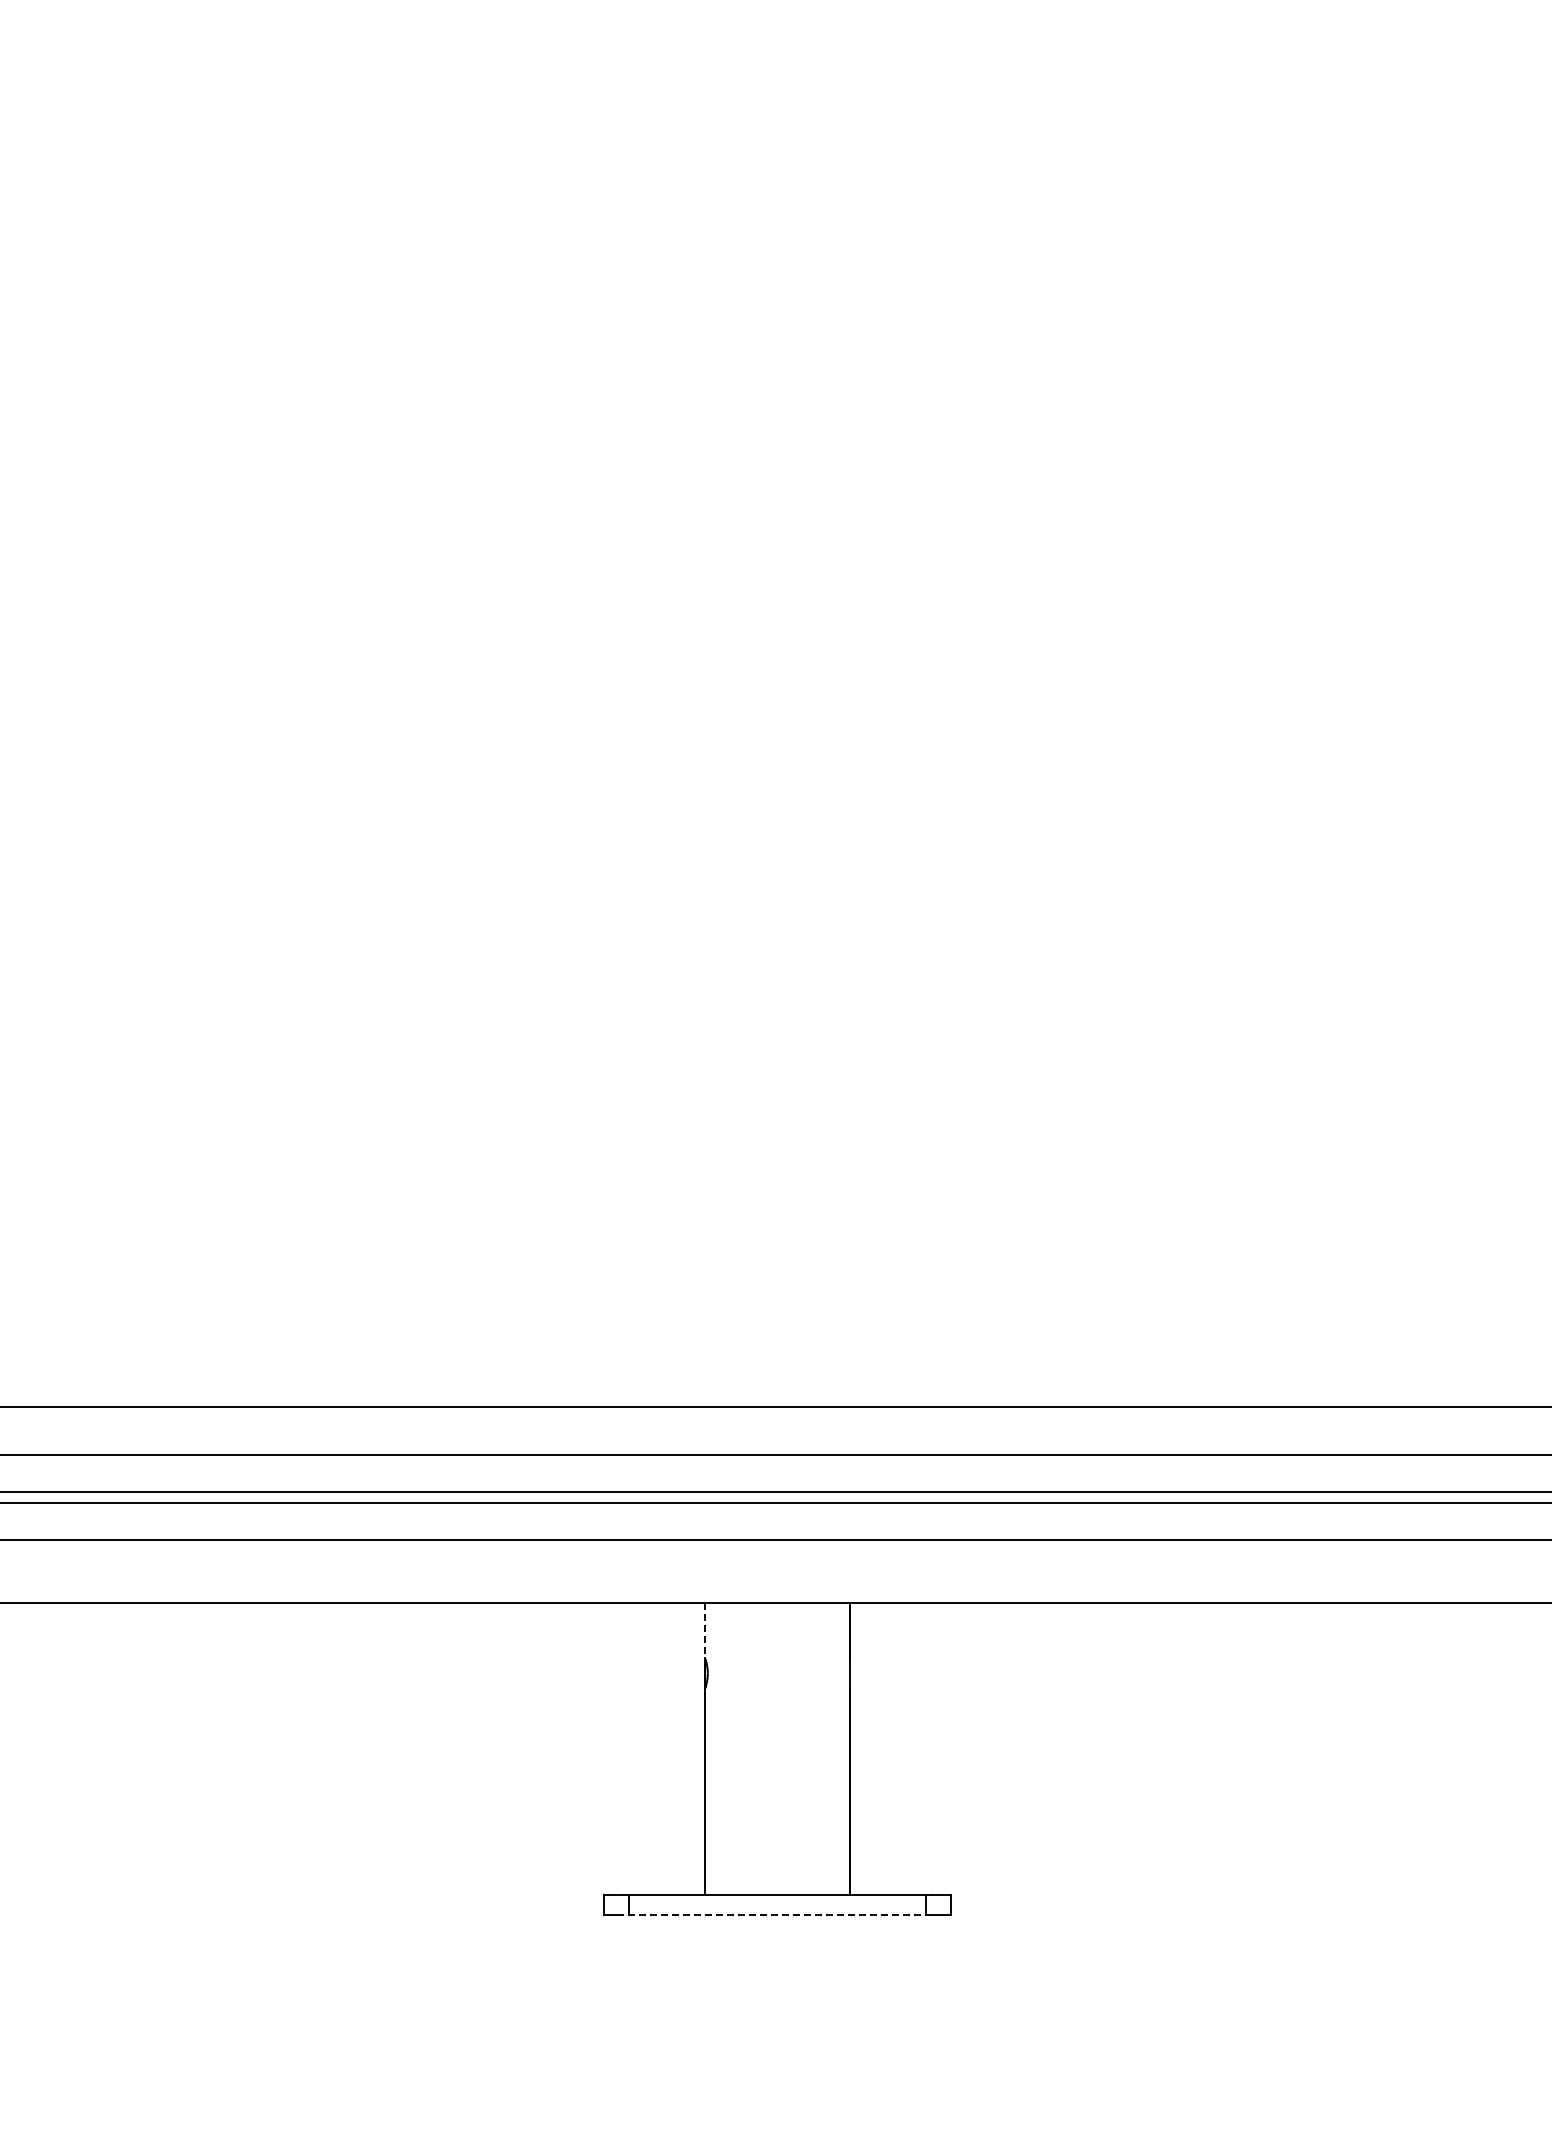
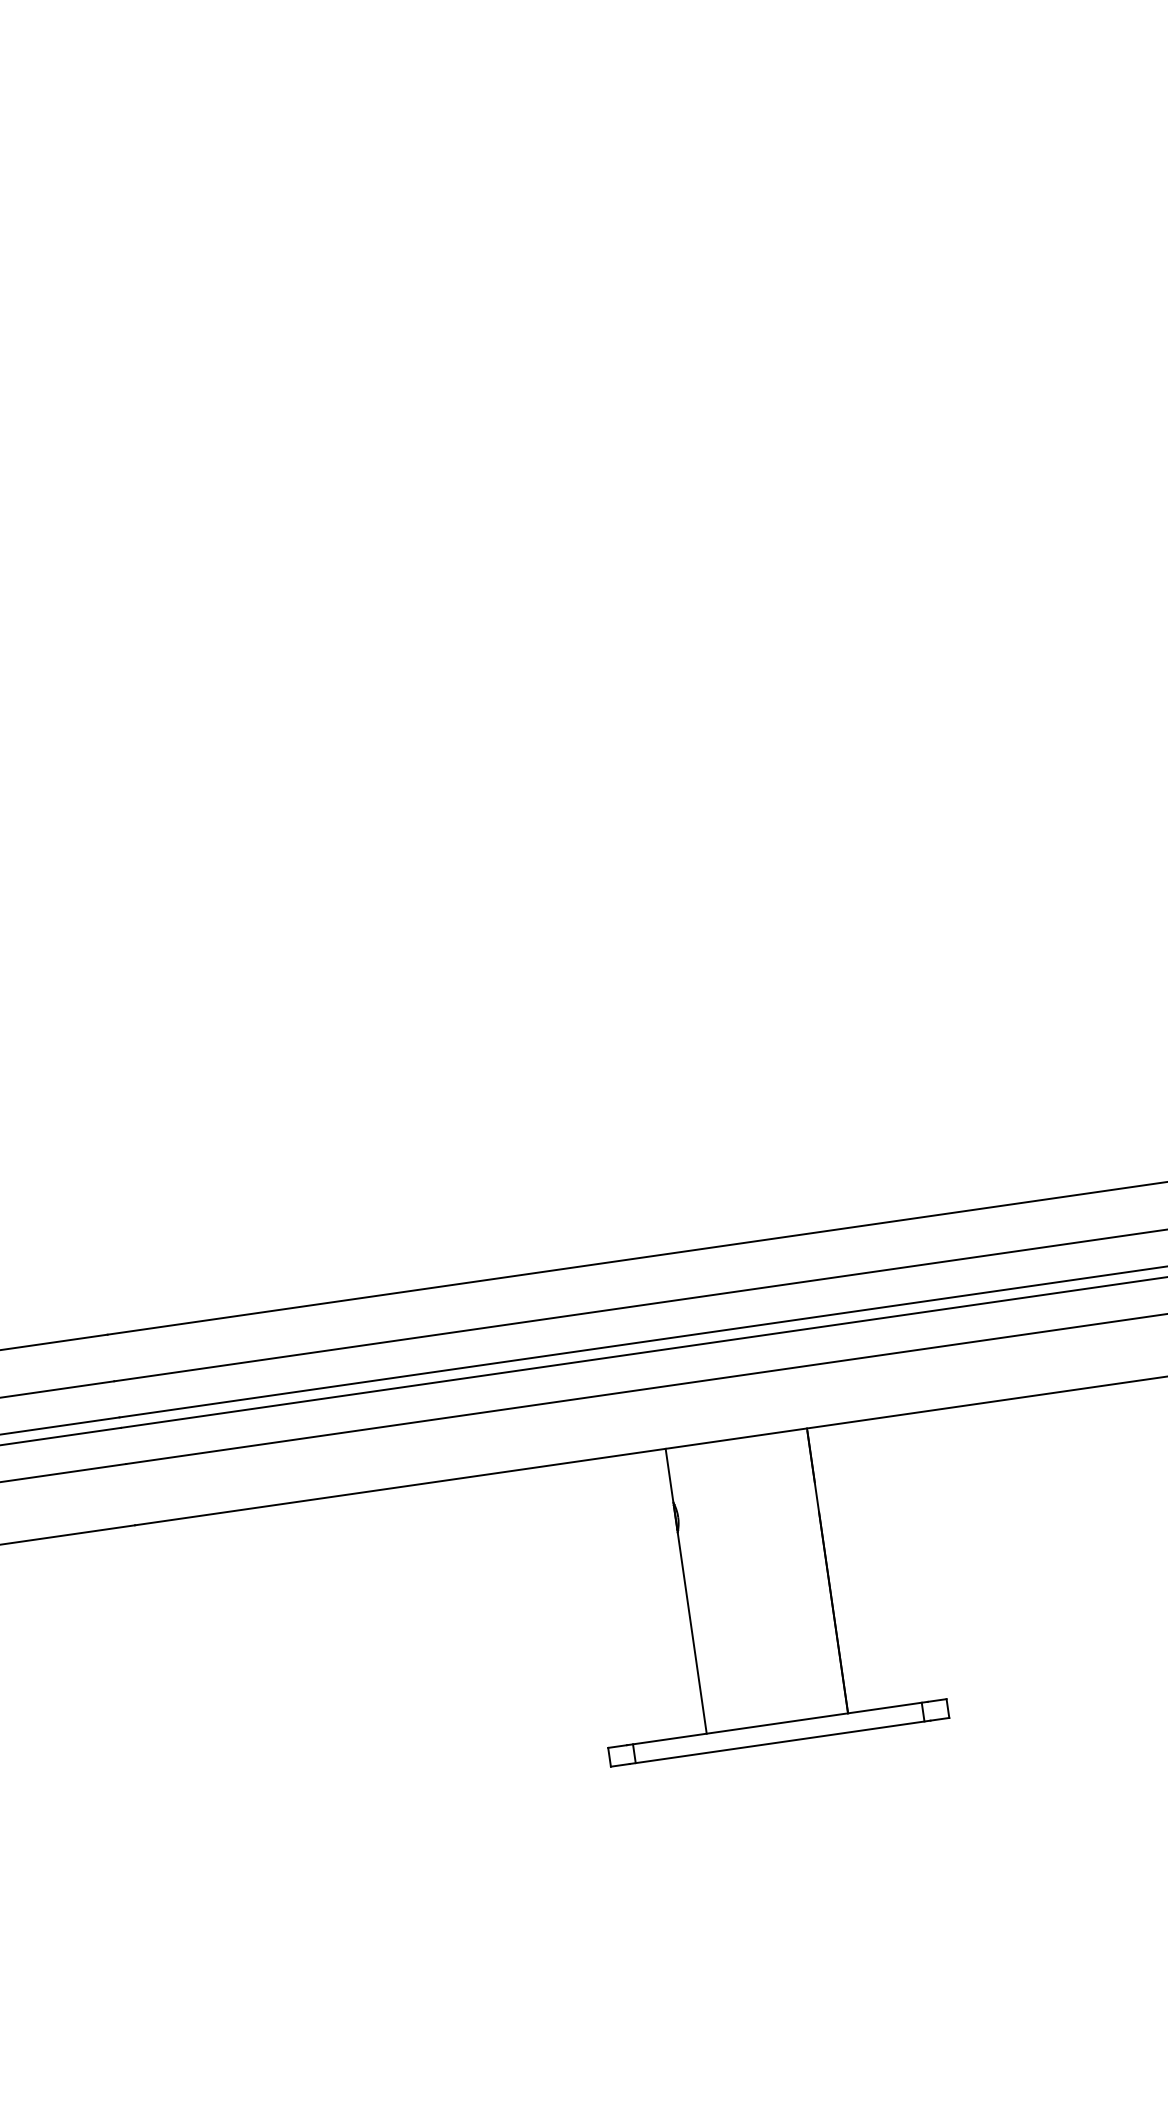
line: (705, 1630) -> (669, 1475), dashed -> solid
line: (777, 1914) -> (779, 1742), dashed -> solid

